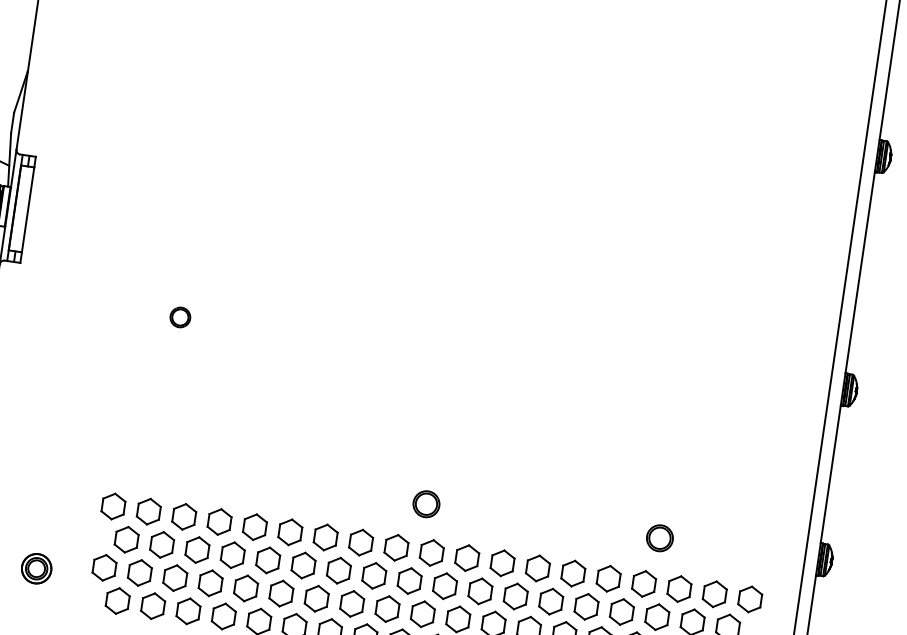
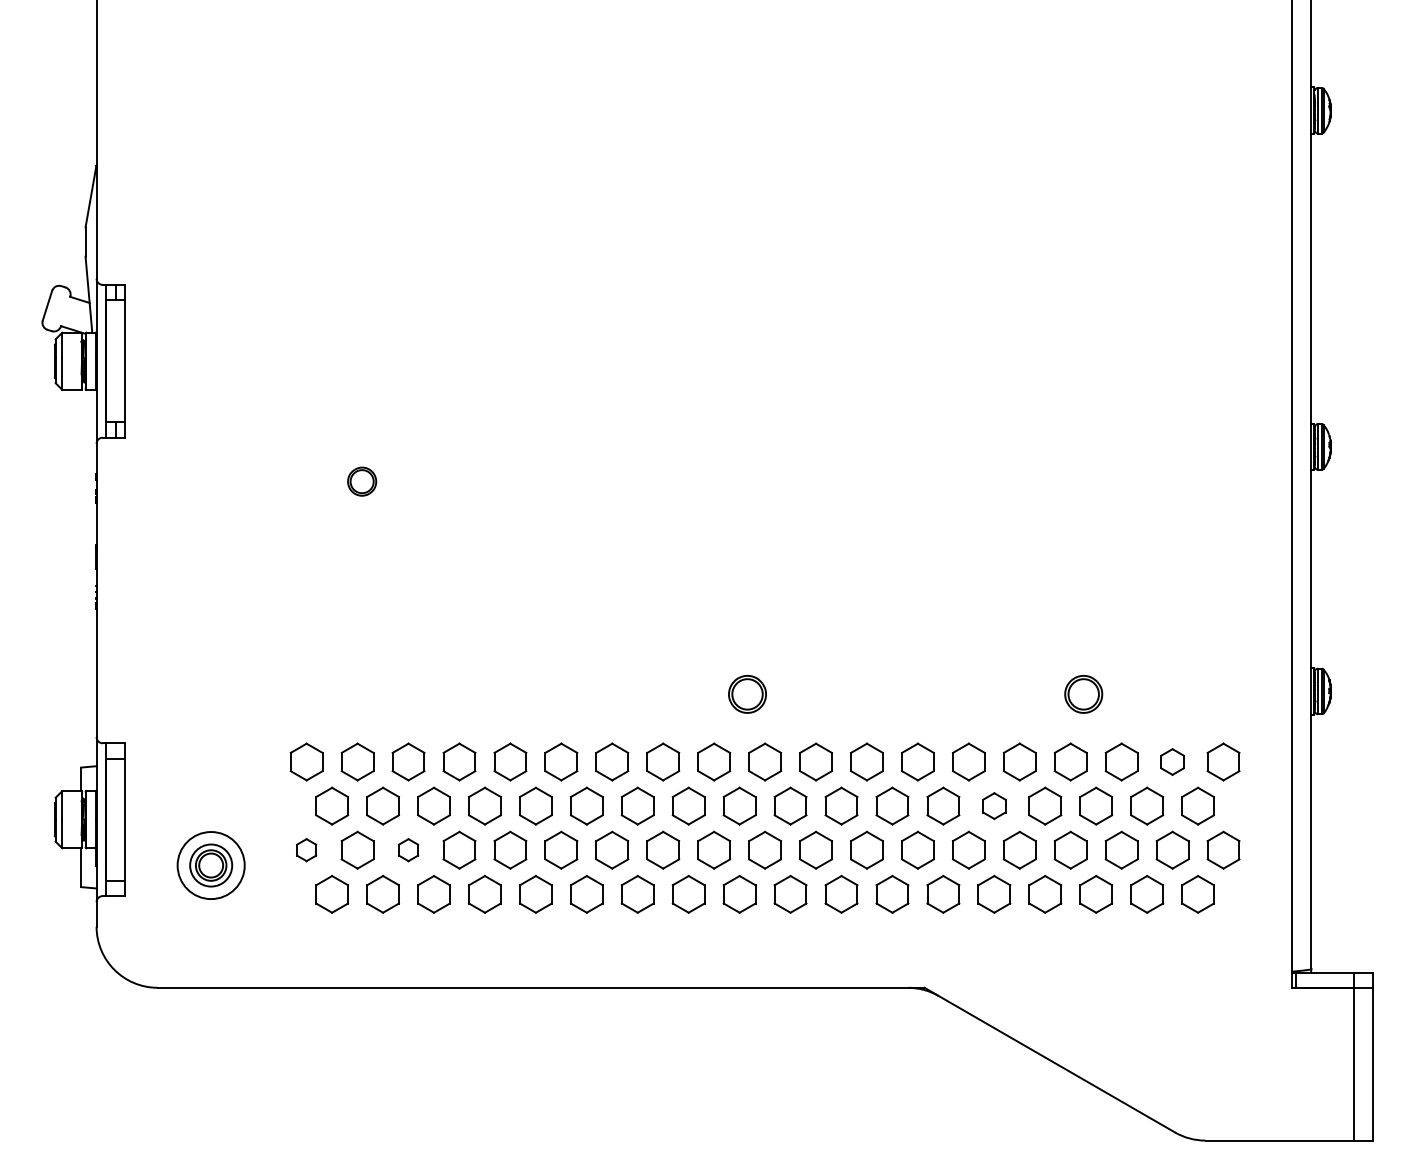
part: (104, 567) -> (306, 849), size x0.6
circle: (36, 568) -> (211, 865), size x1.6
part: (175, 577) -> (408, 849), size x0.6
part: (714, 593) -> (1172, 761), size x0.7
part: (586, 606) -> (994, 805), size x0.7

